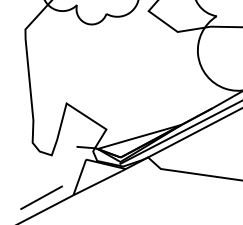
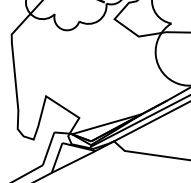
line: (69, 166) -> (48, 148), added

